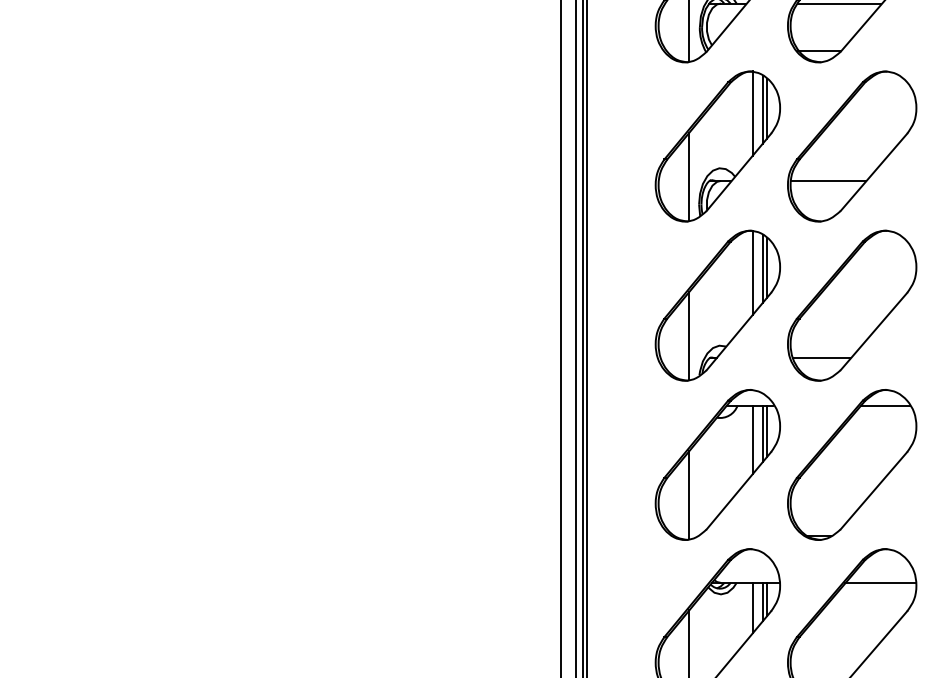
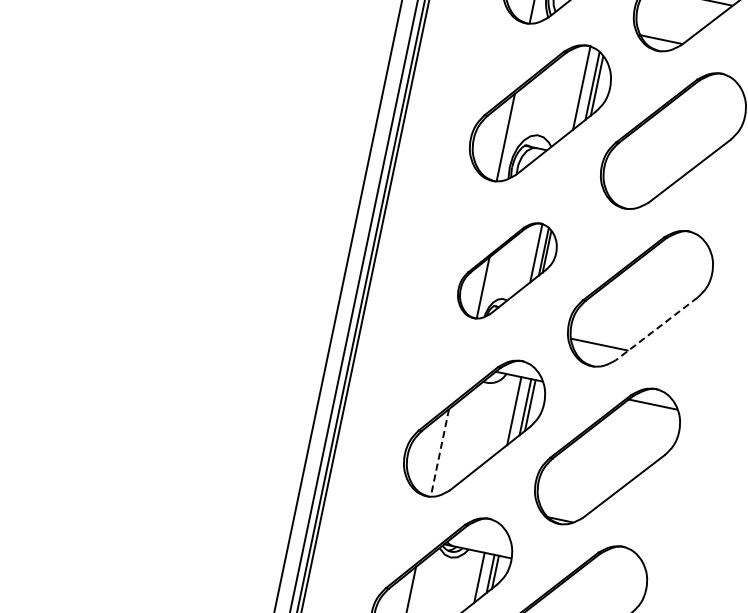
line: (827, 180) -> (641, 169), removed
part: (717, 305) -> (507, 270), size x0.7
line: (873, 331) -> (656, 328), solid -> dashed
line: (689, 495) -> (440, 453), solid -> dashed
line: (880, 582) -> (611, 578), removed

